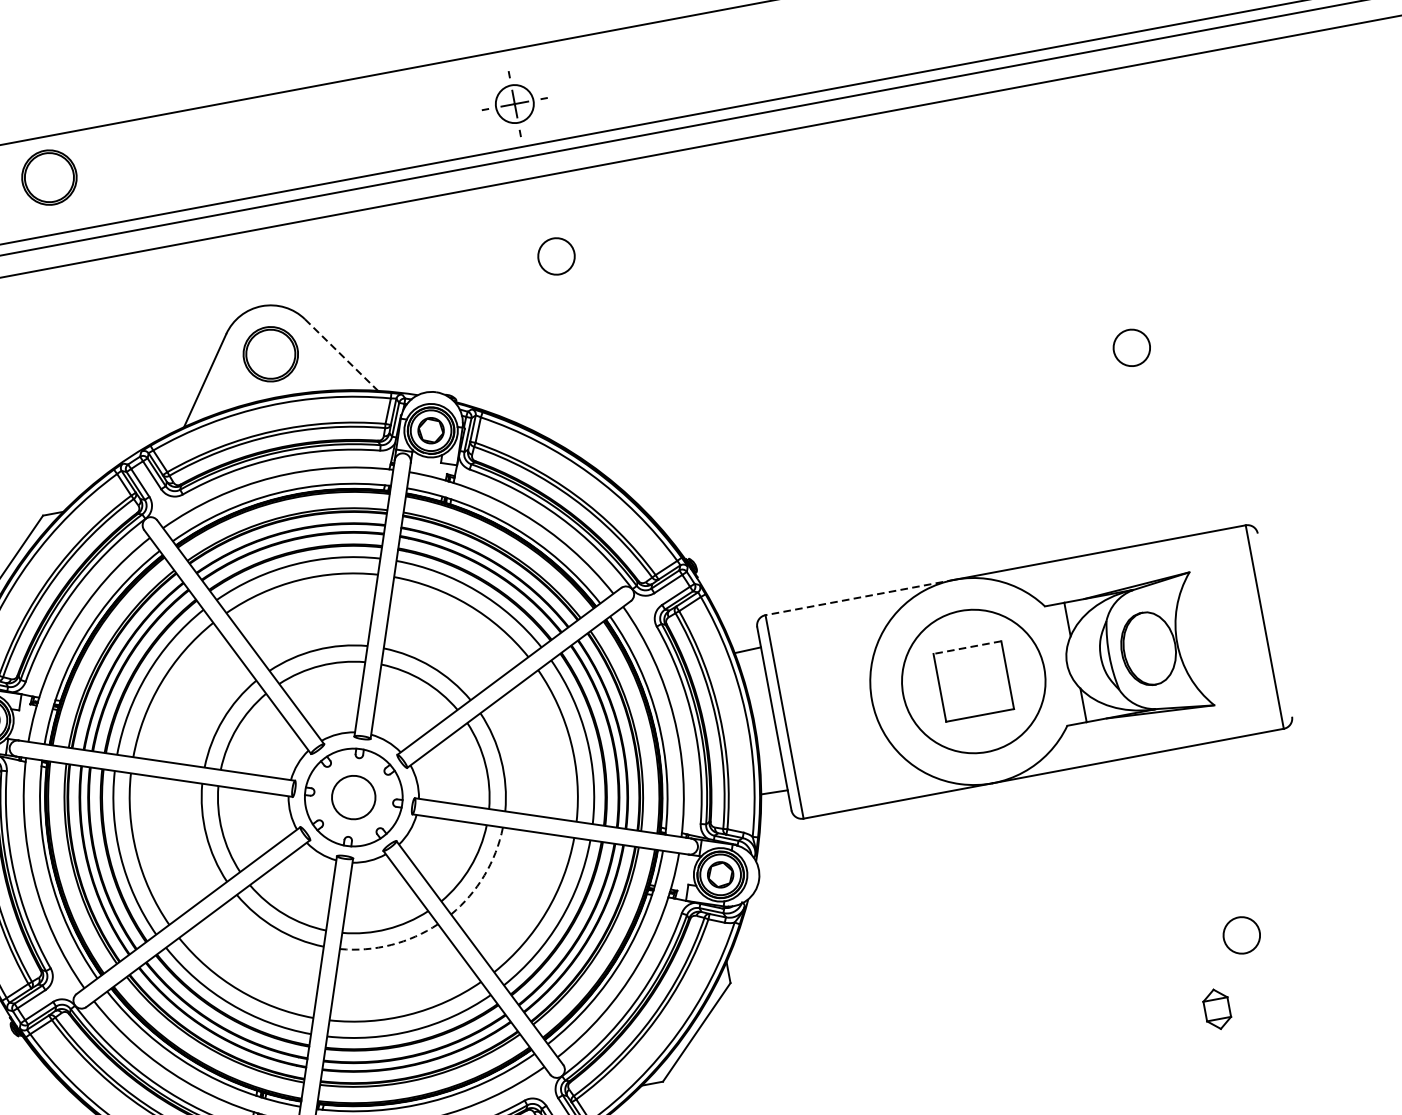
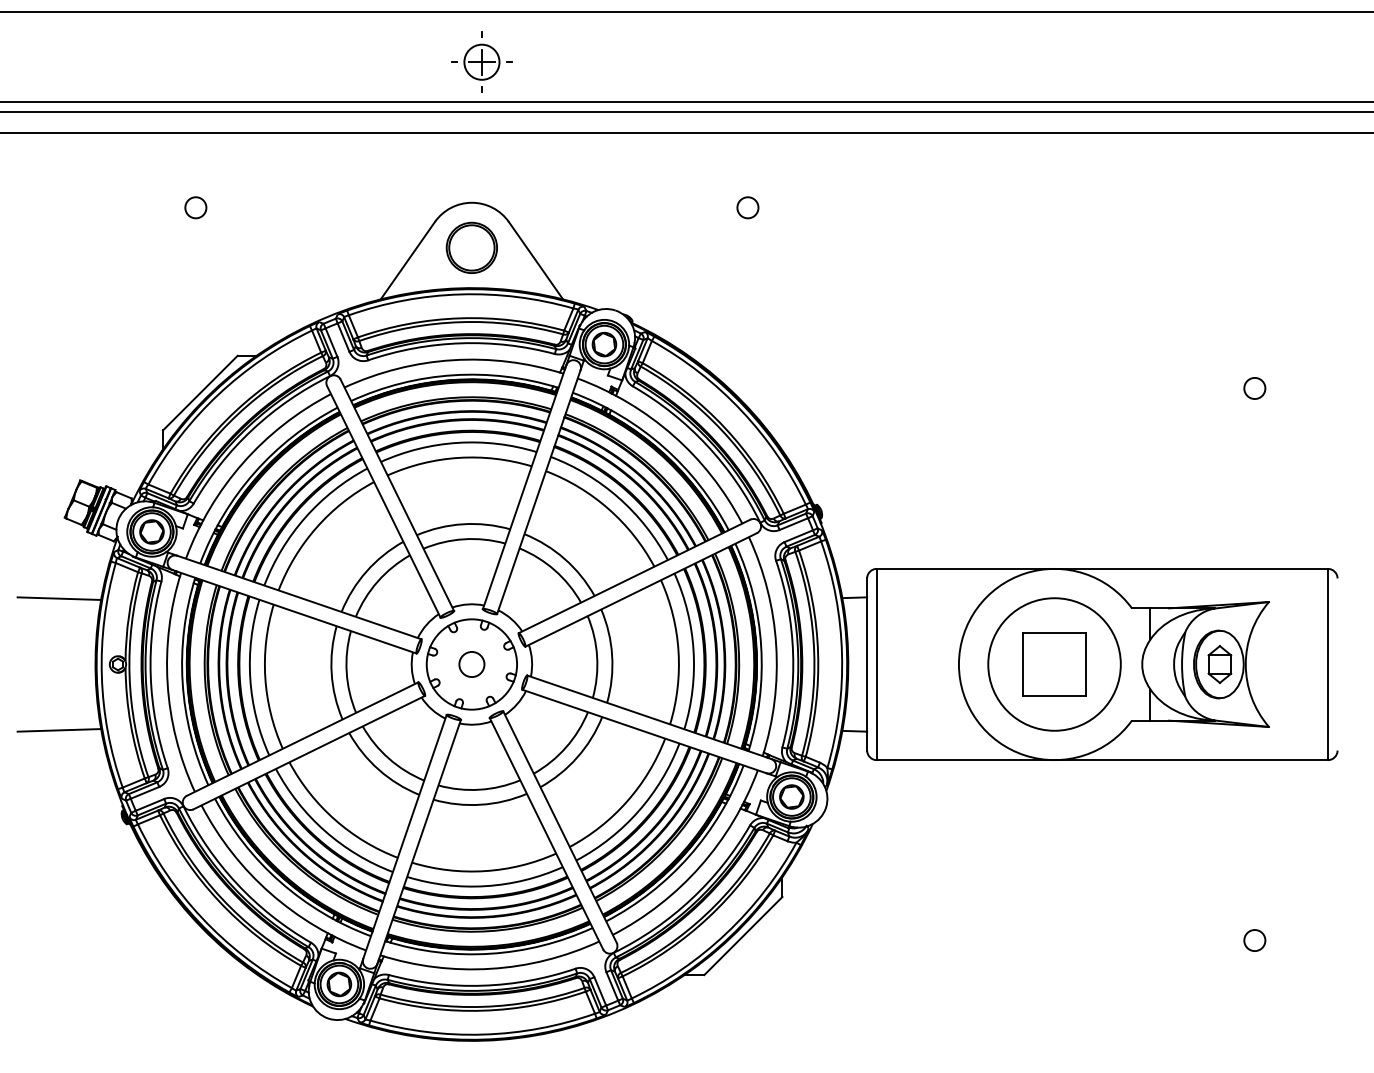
part: (514, 103) -> (481, 61), moved
part: (48, 177) -> (300, 49), removed
circle: (556, 256) -> (747, 207), size x0.62
circle: (1131, 347) -> (1254, 388), size x0.62
line: (342, 355) -> (536, 261), dashed -> solid
line: (859, 597) -> (965, 568), dashed -> solid
line: (967, 647) -> (1054, 632), dashed -> solid
circle: (353, 797) -> (471, 664), size x0.62
arc: (484, 875) -> (577, 757), dashed -> solid
circle: (1241, 935) -> (1254, 940), size x0.62
arc: (390, 944) -> (480, 804), dashed -> solid
part: (1216, 1009) -> (1219, 664), moved

